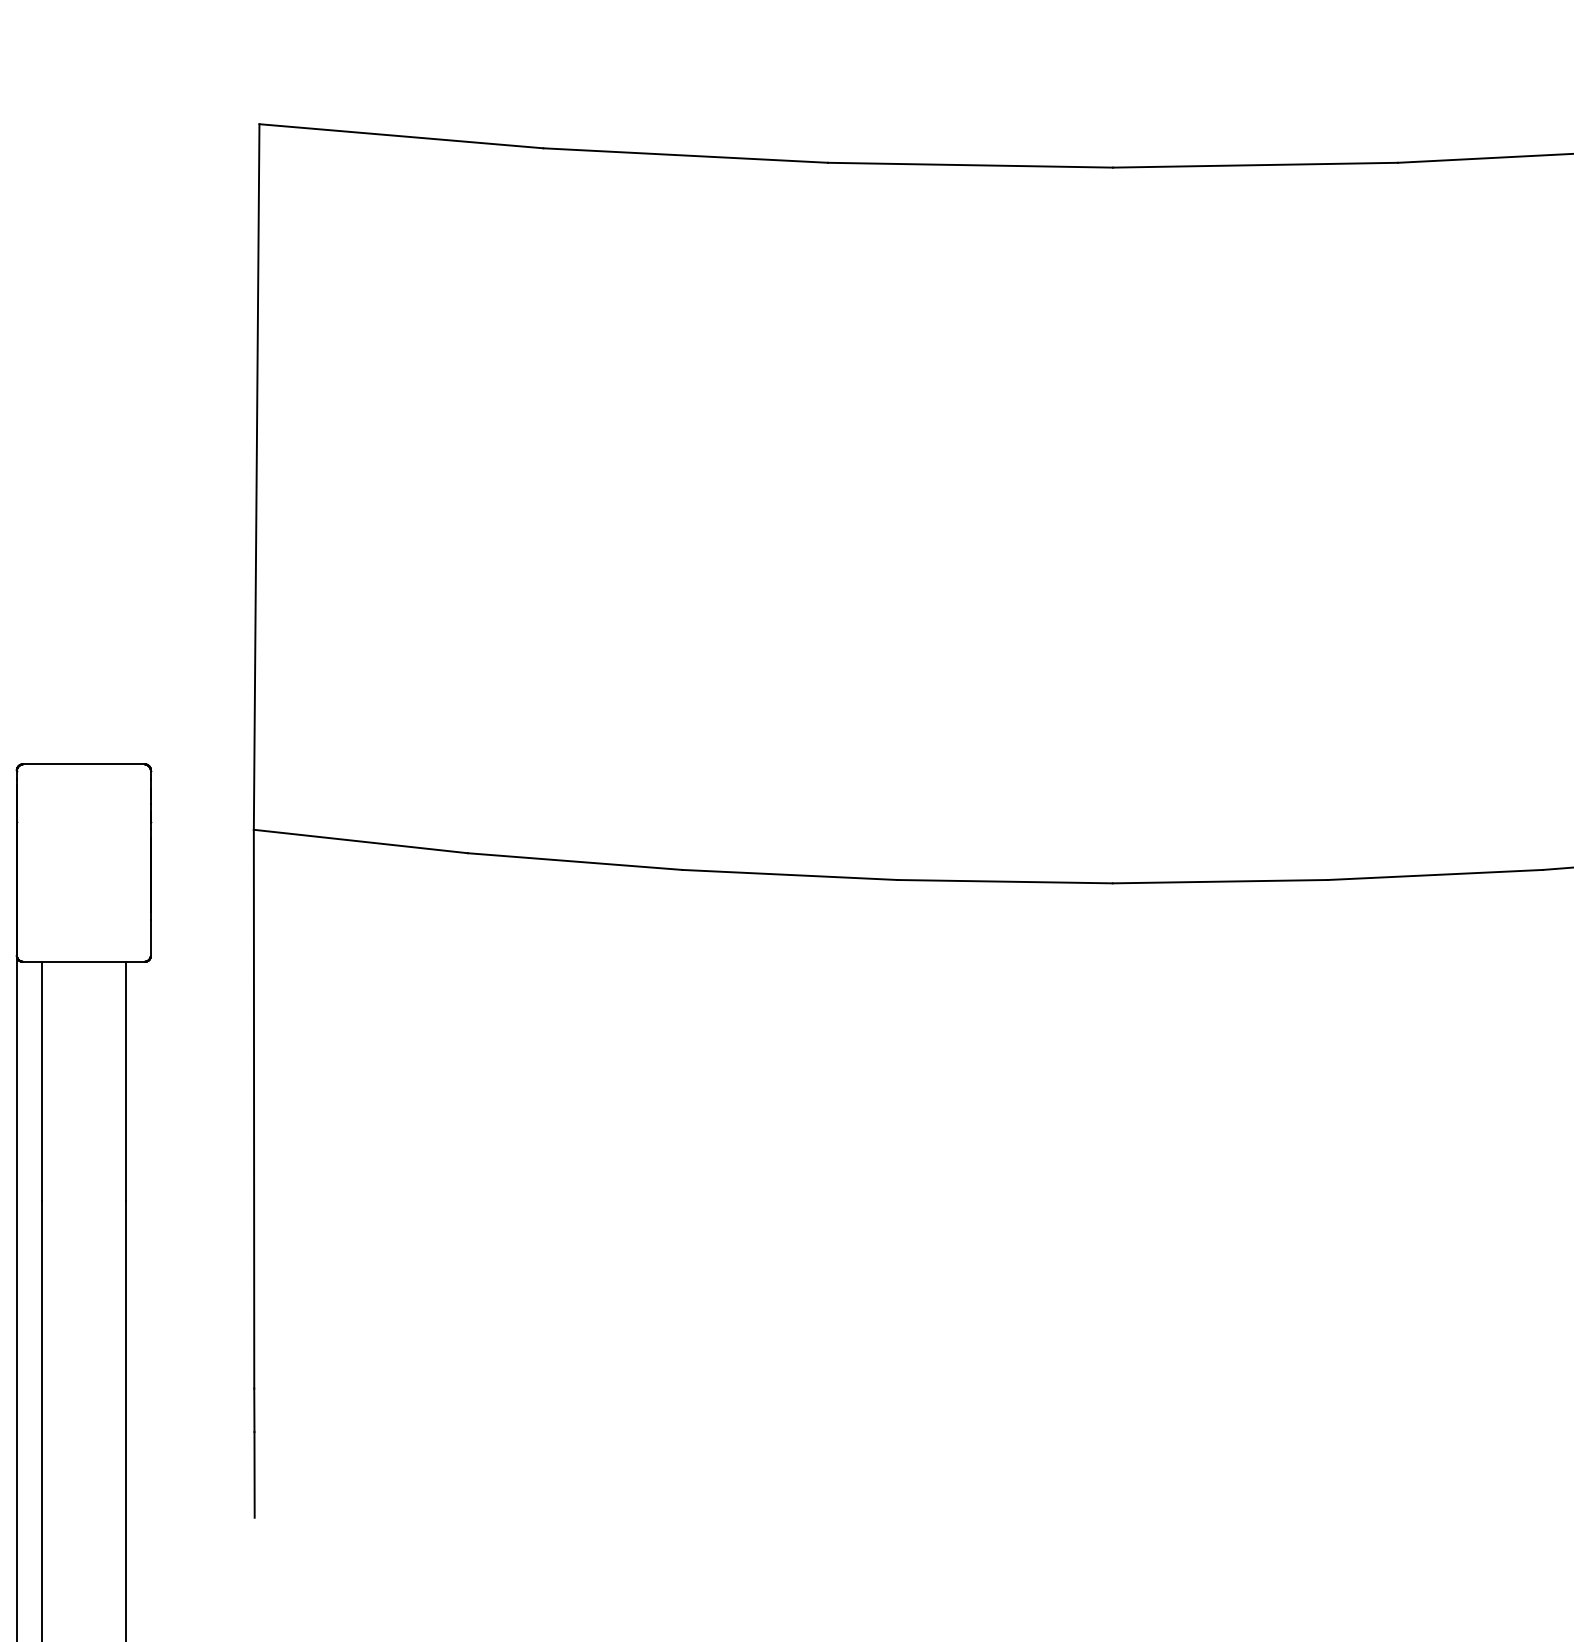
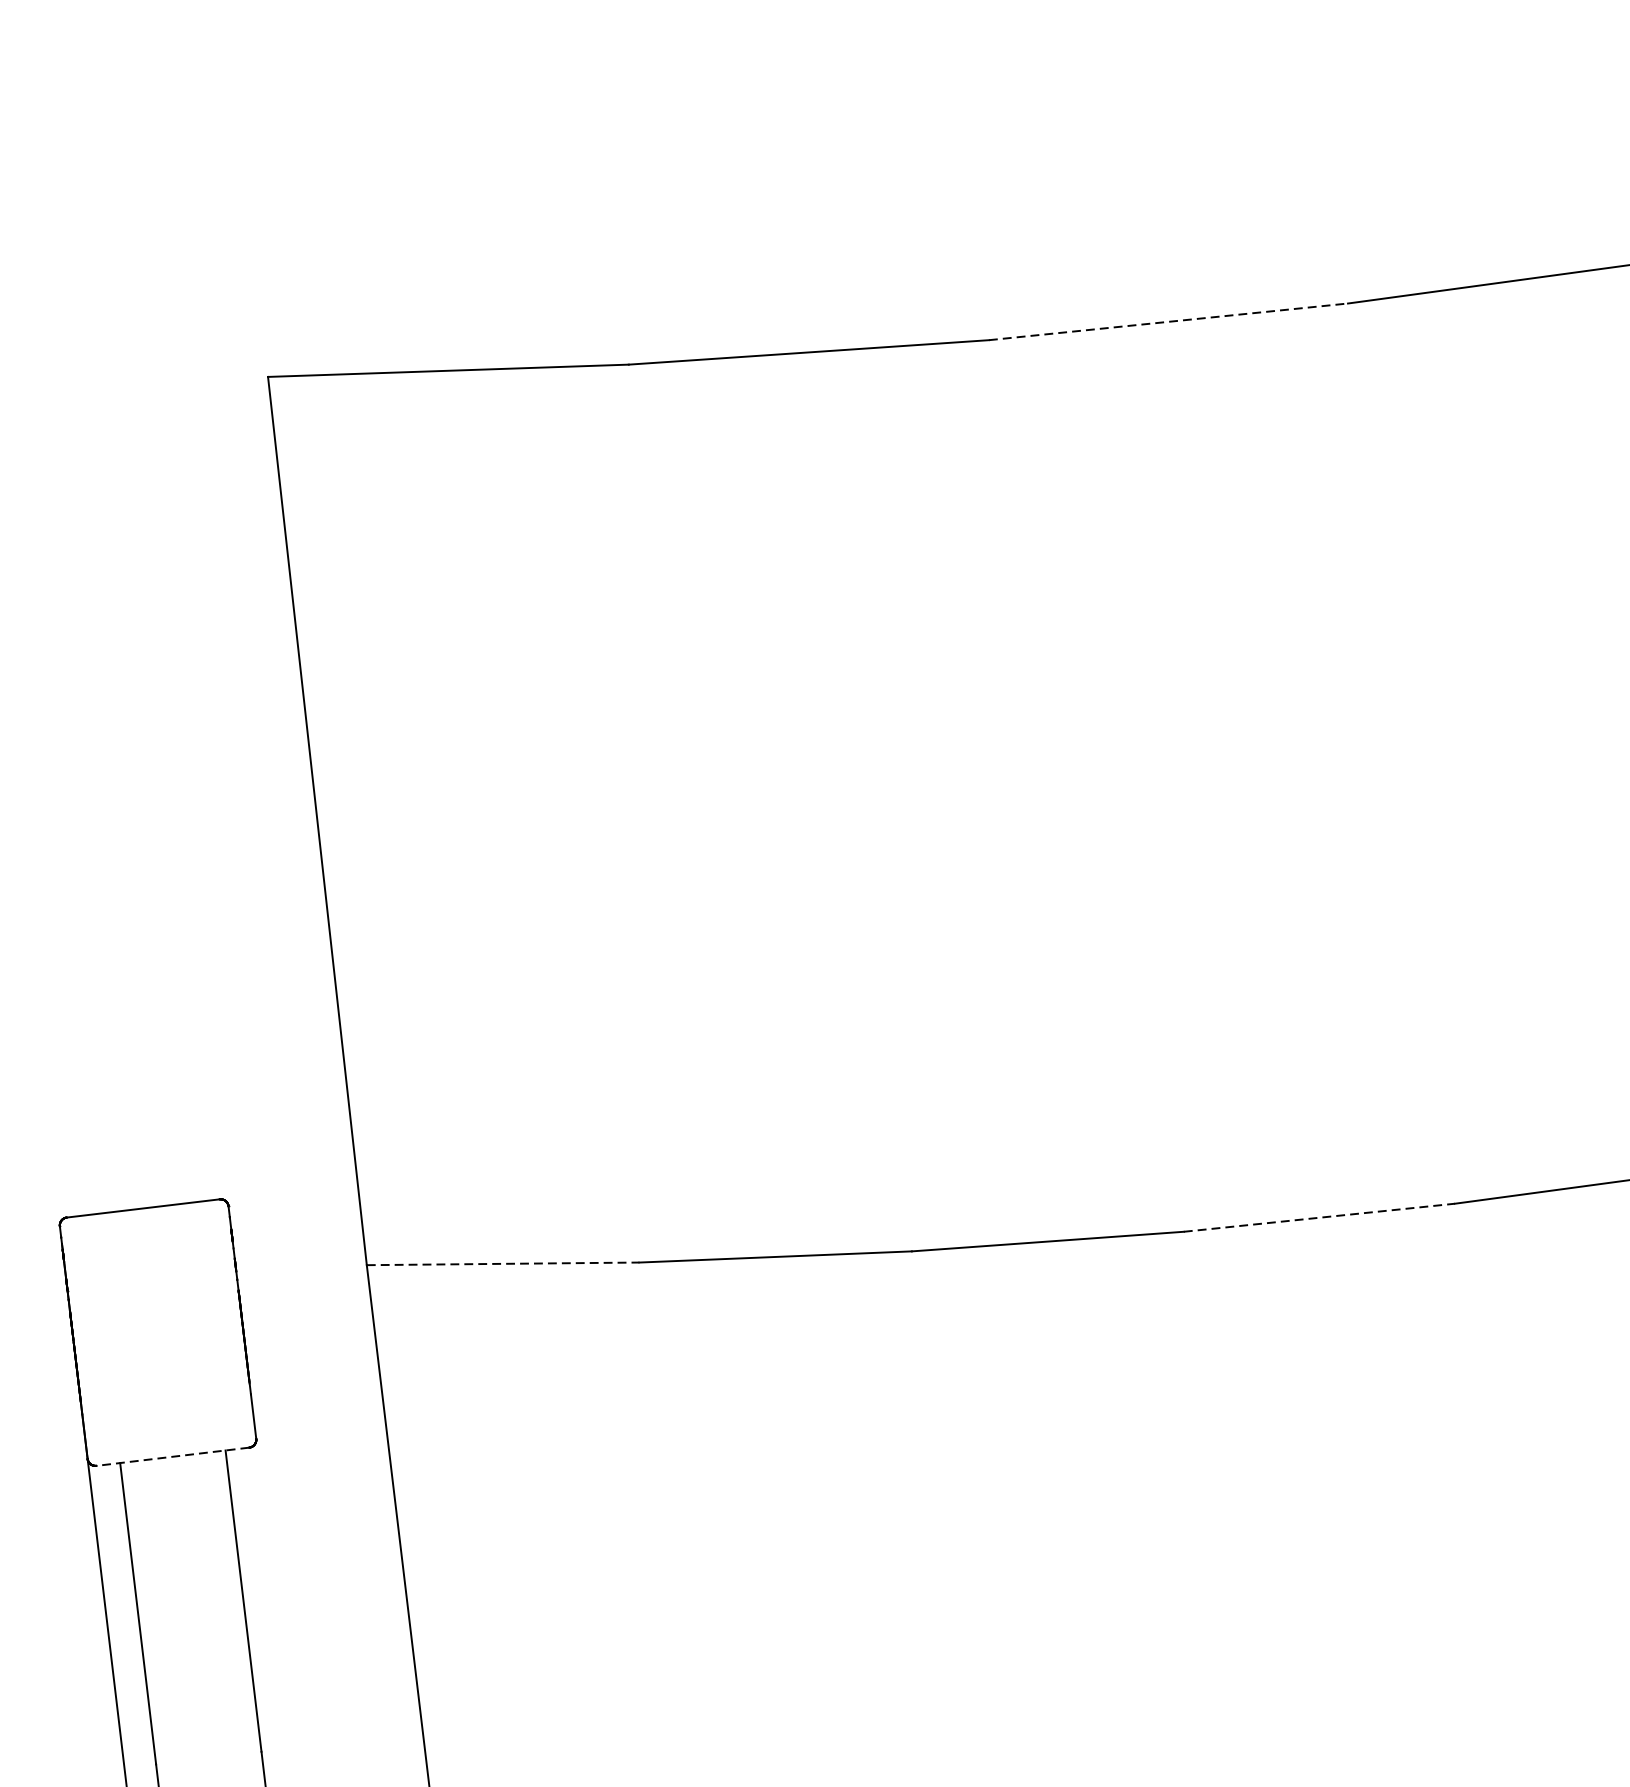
line: (970, 165) -> (1168, 322), solid -> dashed
line: (360, 841) -> (502, 1263), solid -> dashed
line: (1005, 881) -> (1319, 1217), solid -> dashed
line: (83, 961) -> (172, 1456), solid -> dashed

